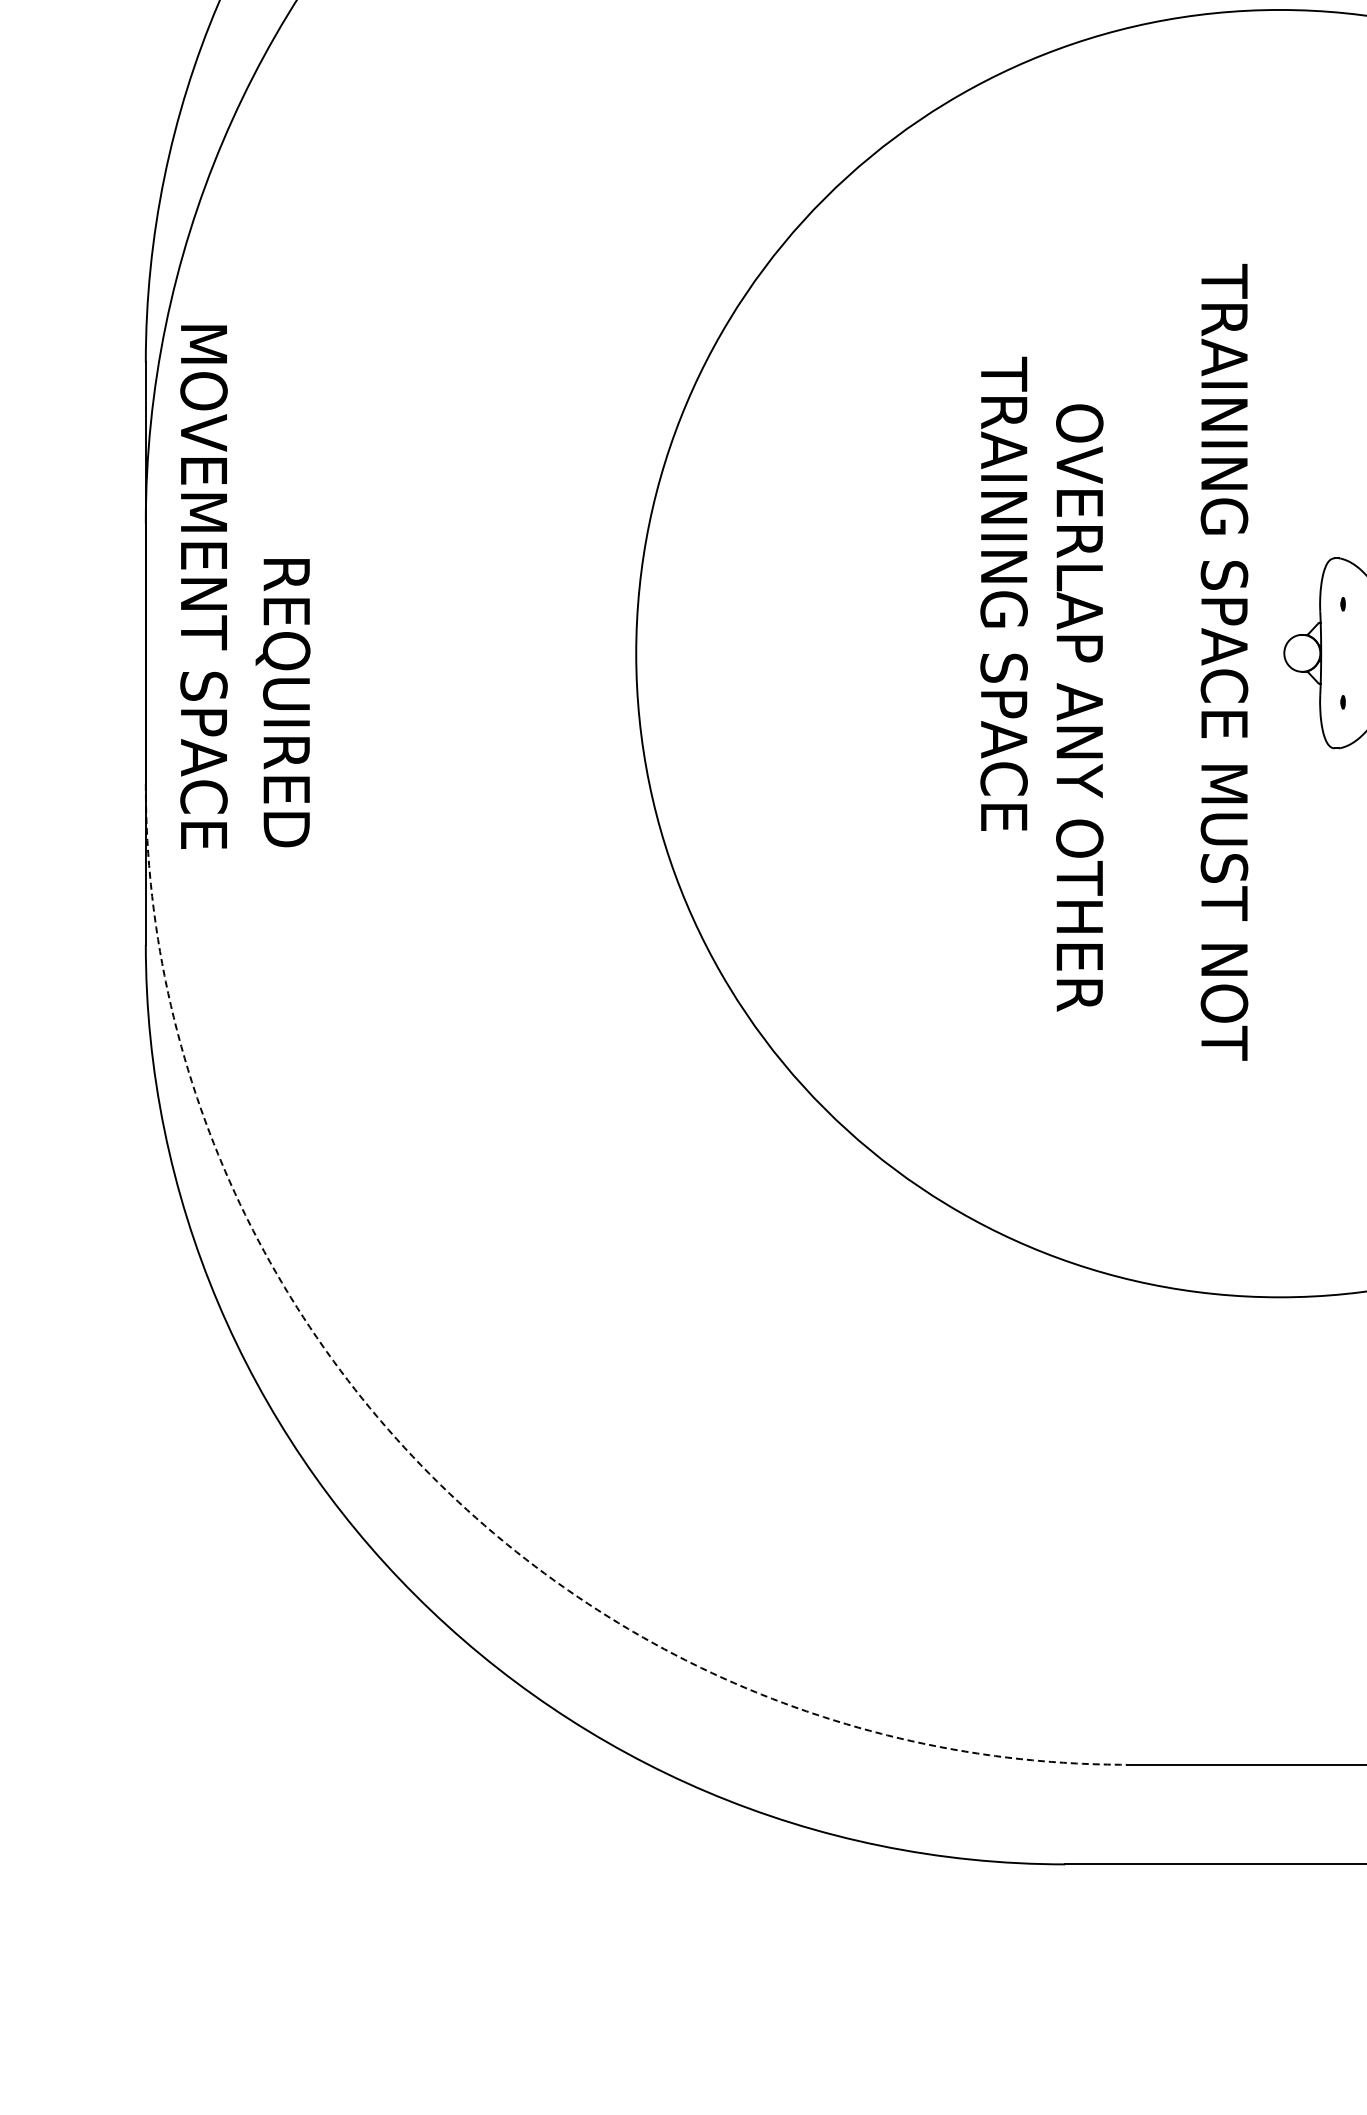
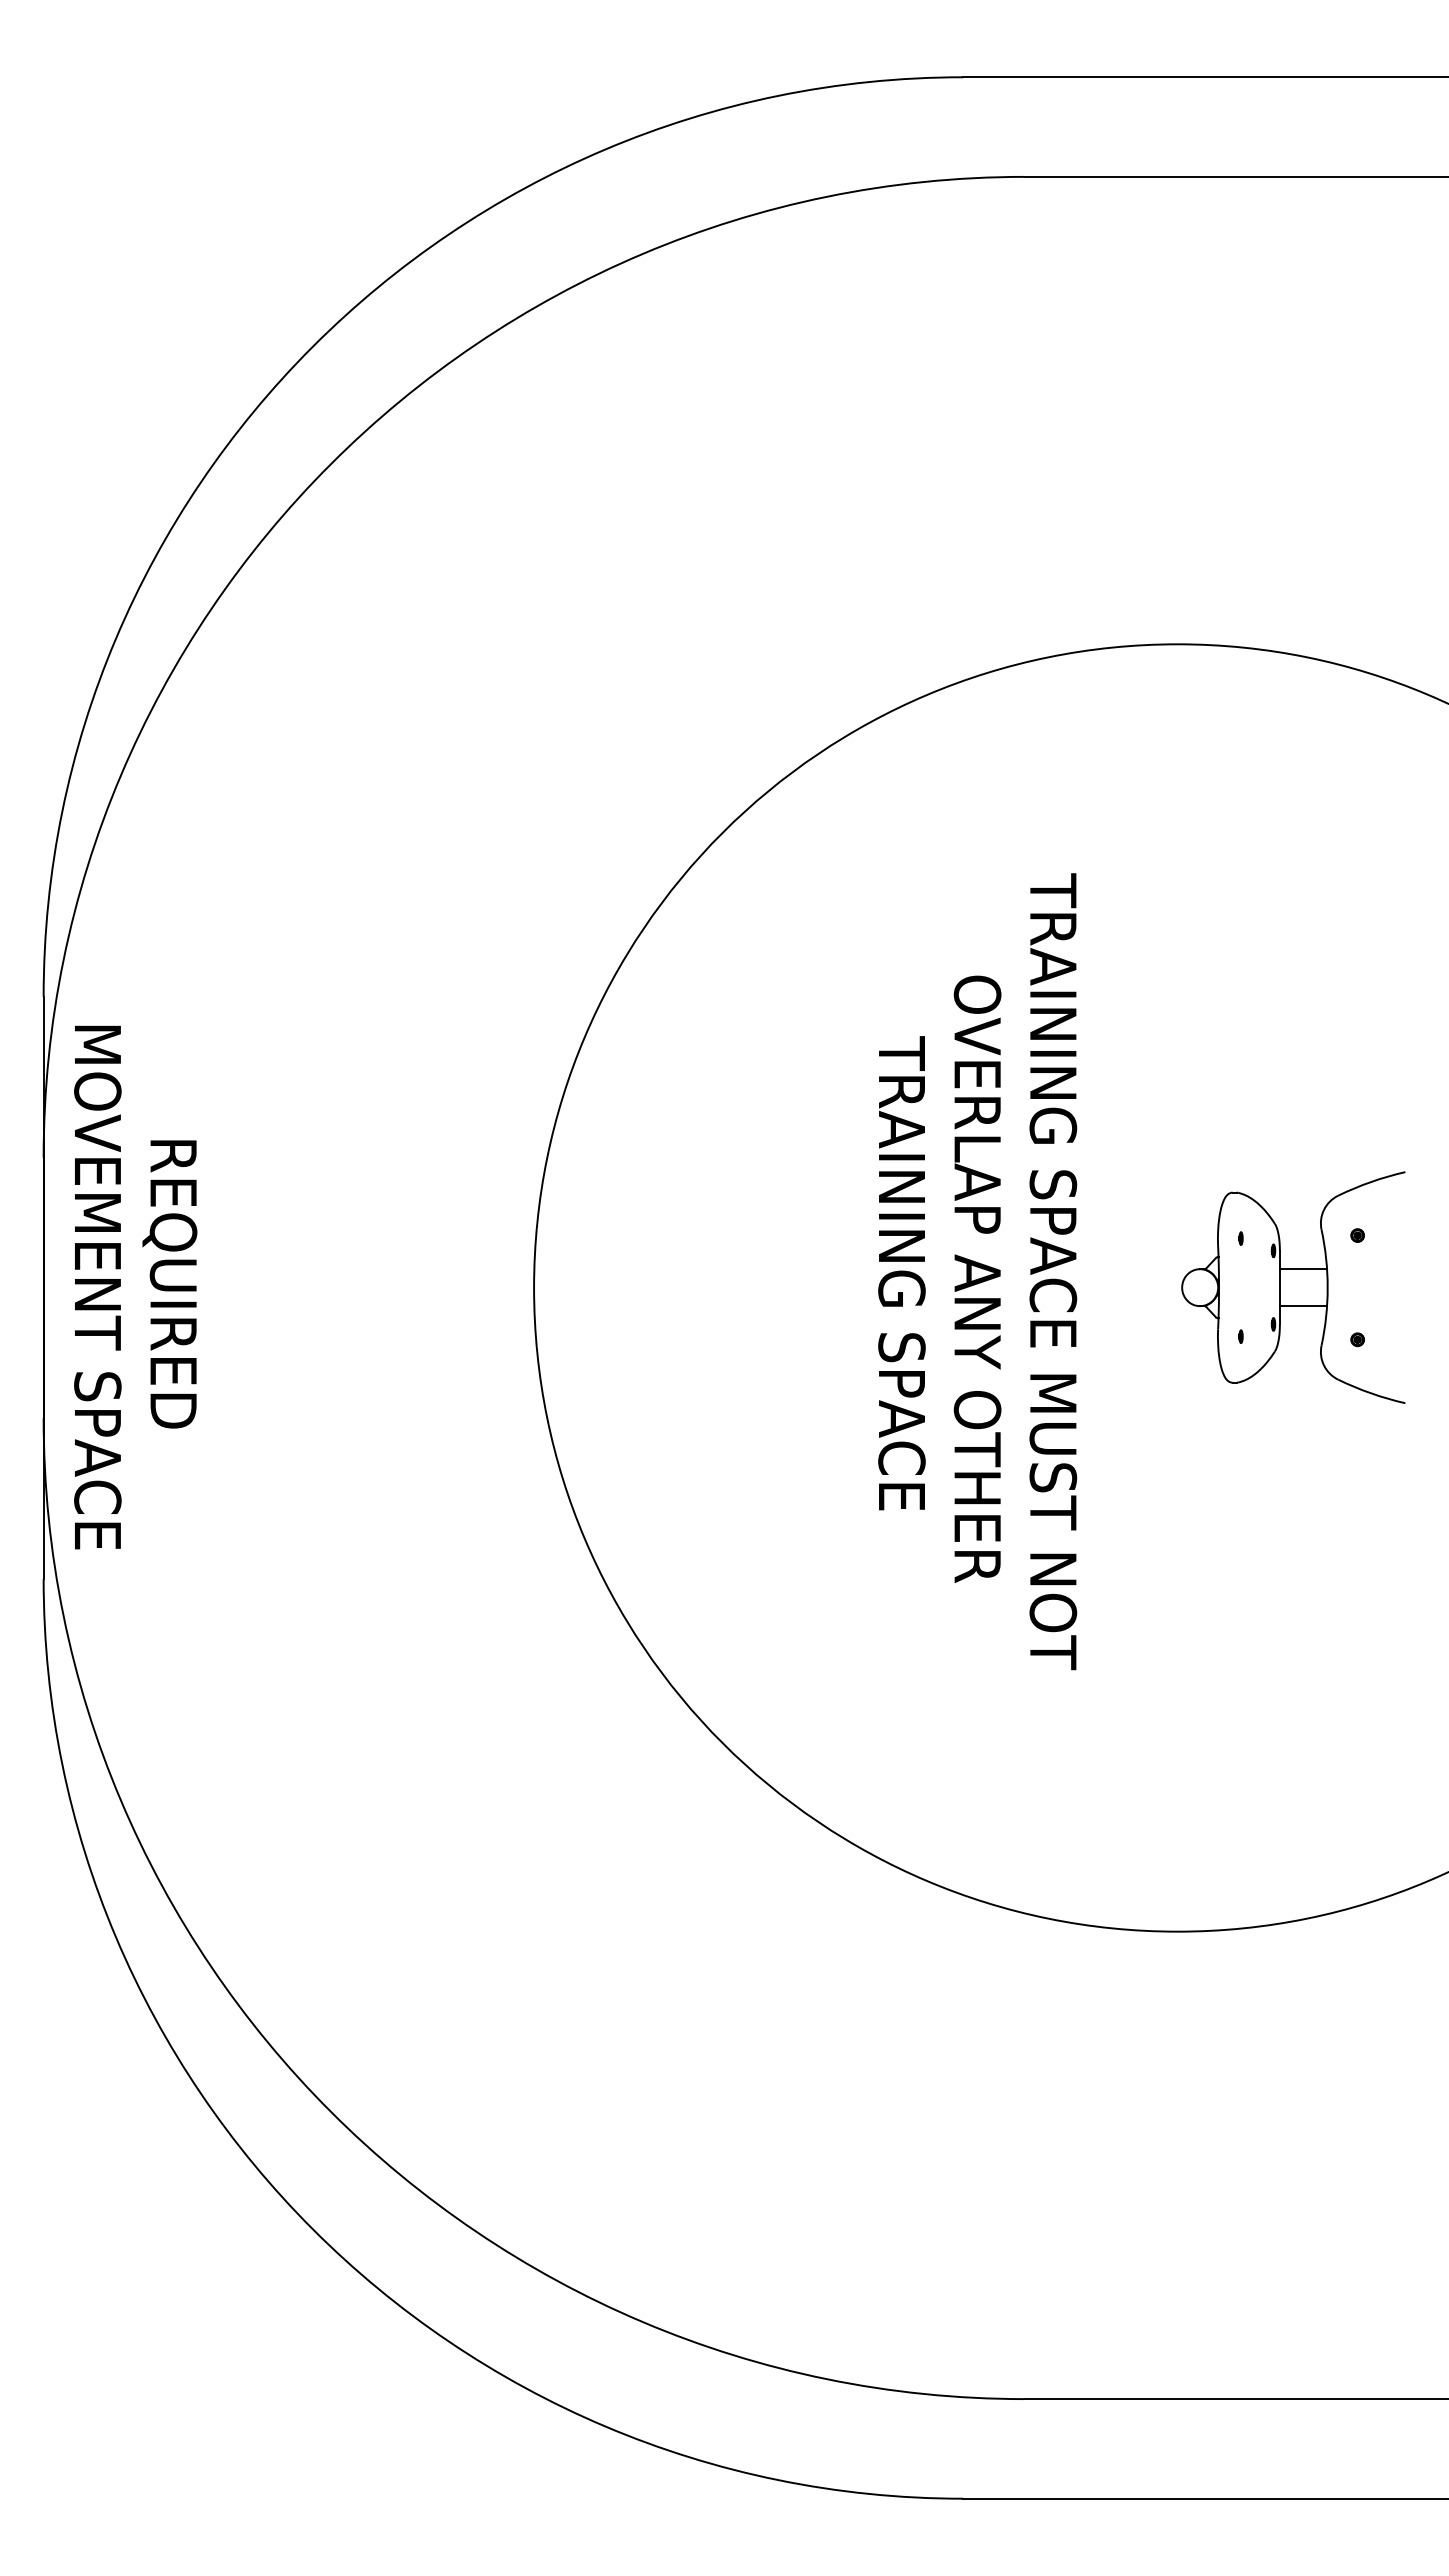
text: (203, 587) -> (97, 1287), moved
text: (1003, 594) -> (901, 1273), moved
text: (1224, 662) -> (1053, 1271), moved
text: (282, 703) -> (169, 1284), moved
text: (1079, 707) -> (977, 1278), moved
arc: (432, 1477) -> (330, 2111), dashed -> solid

